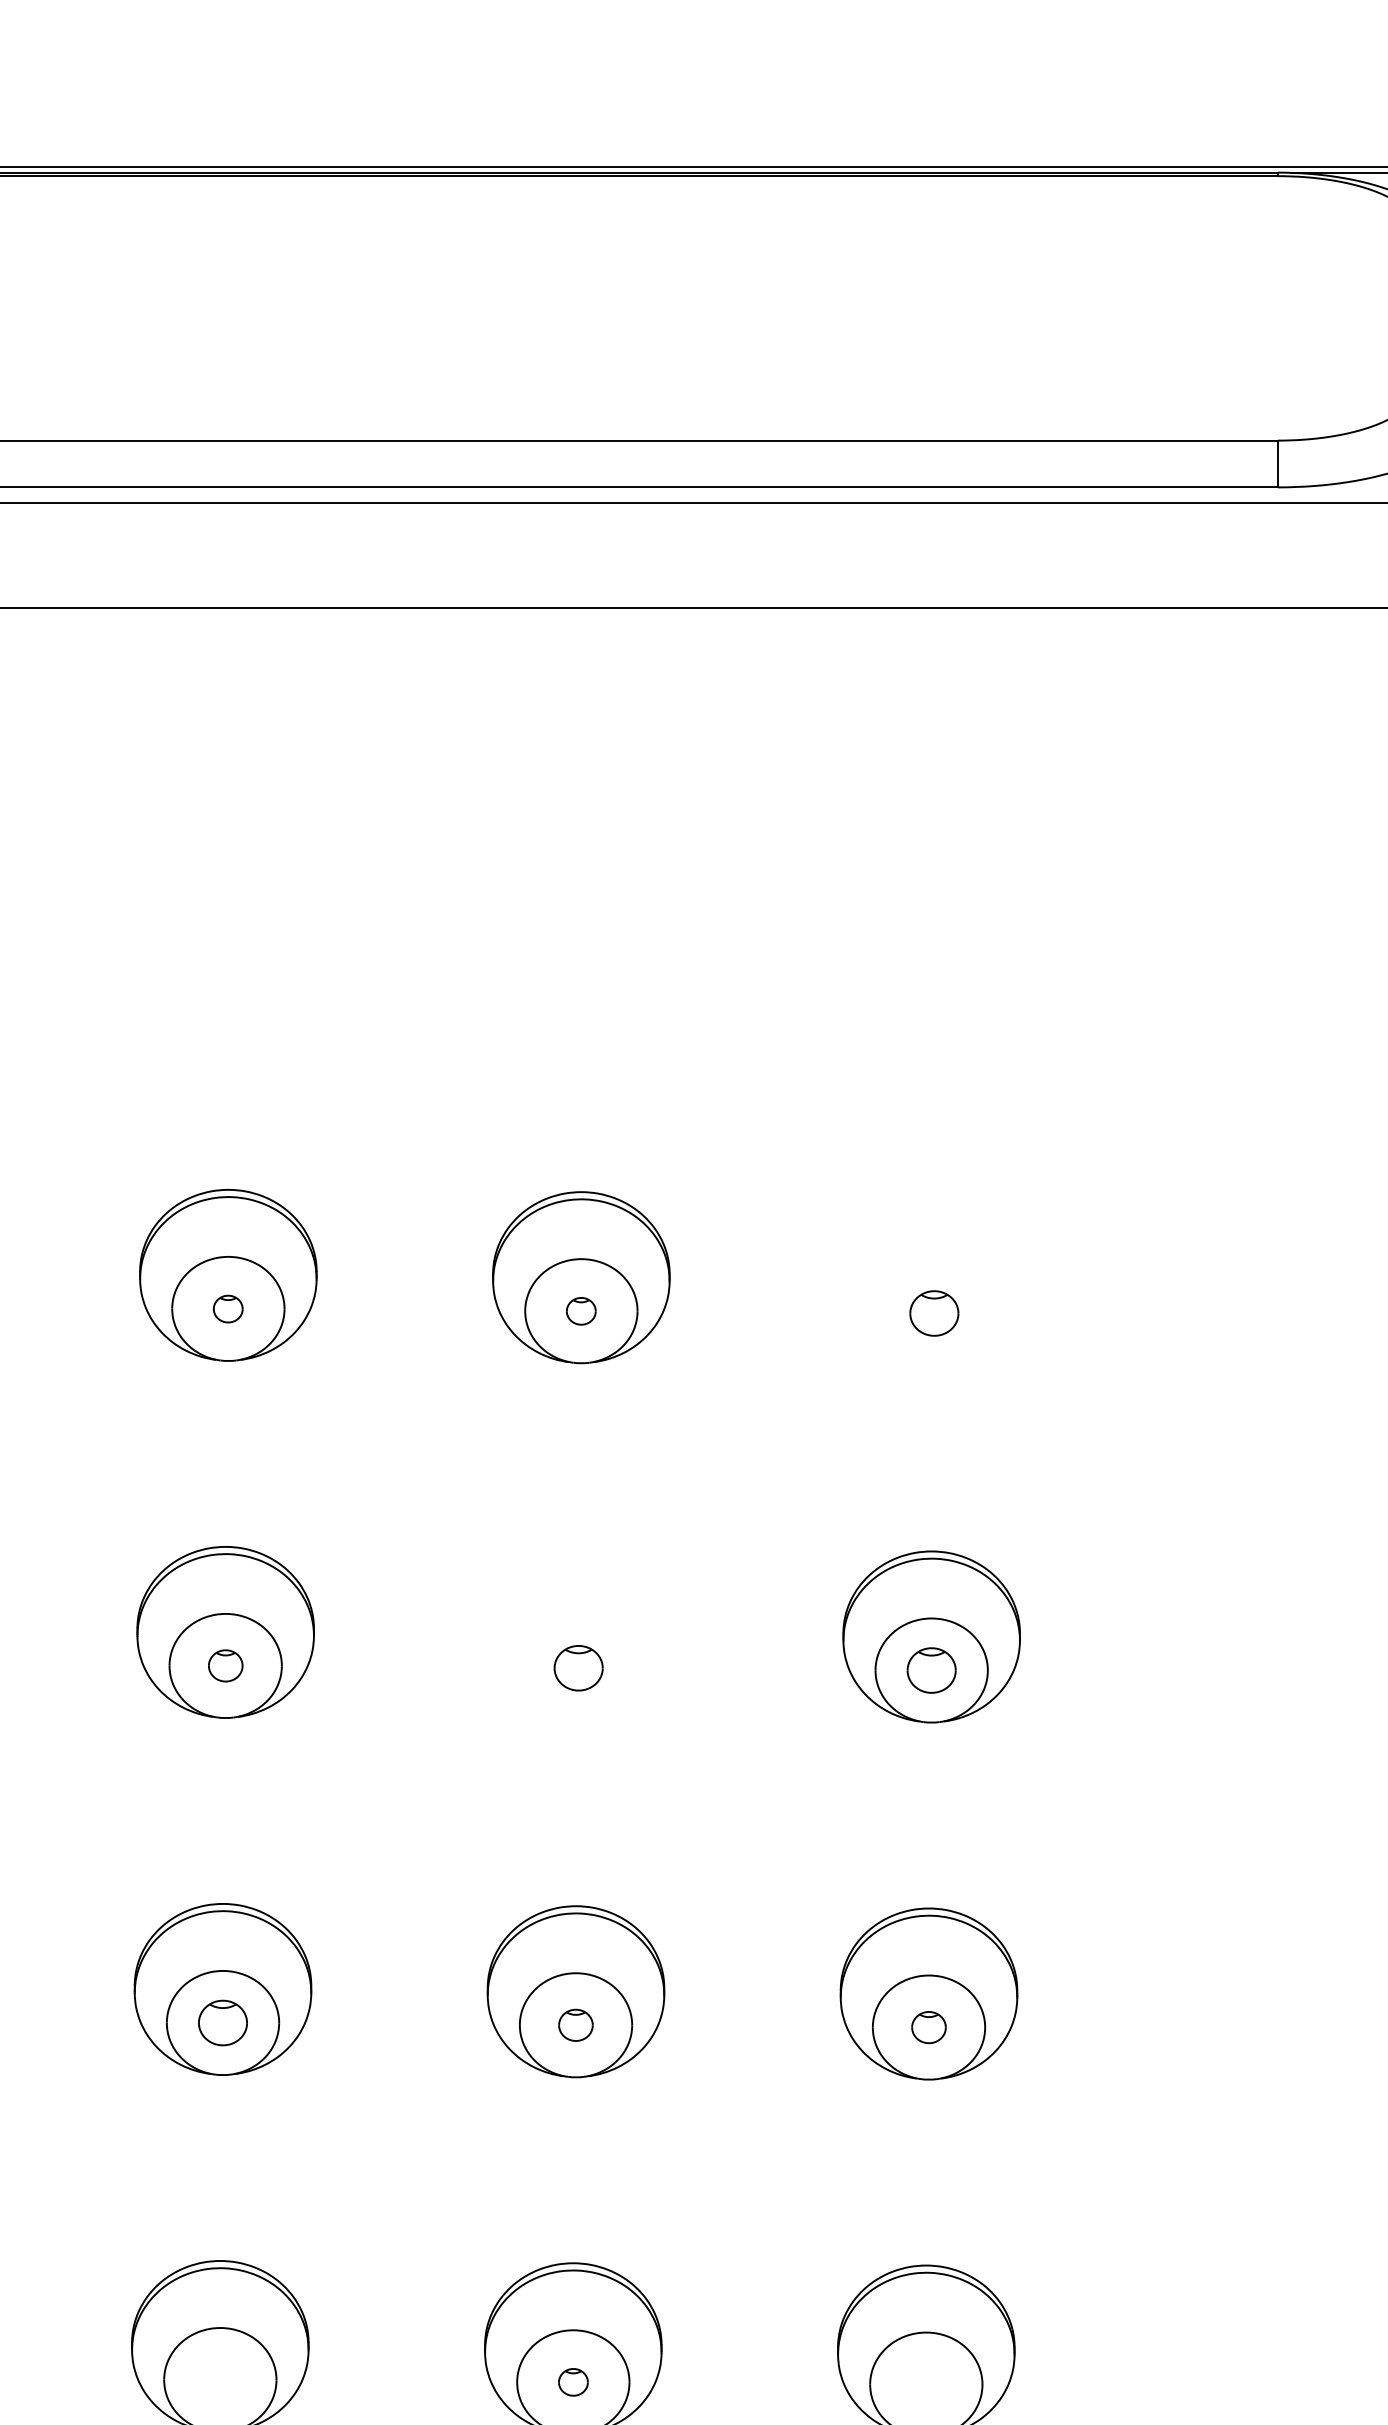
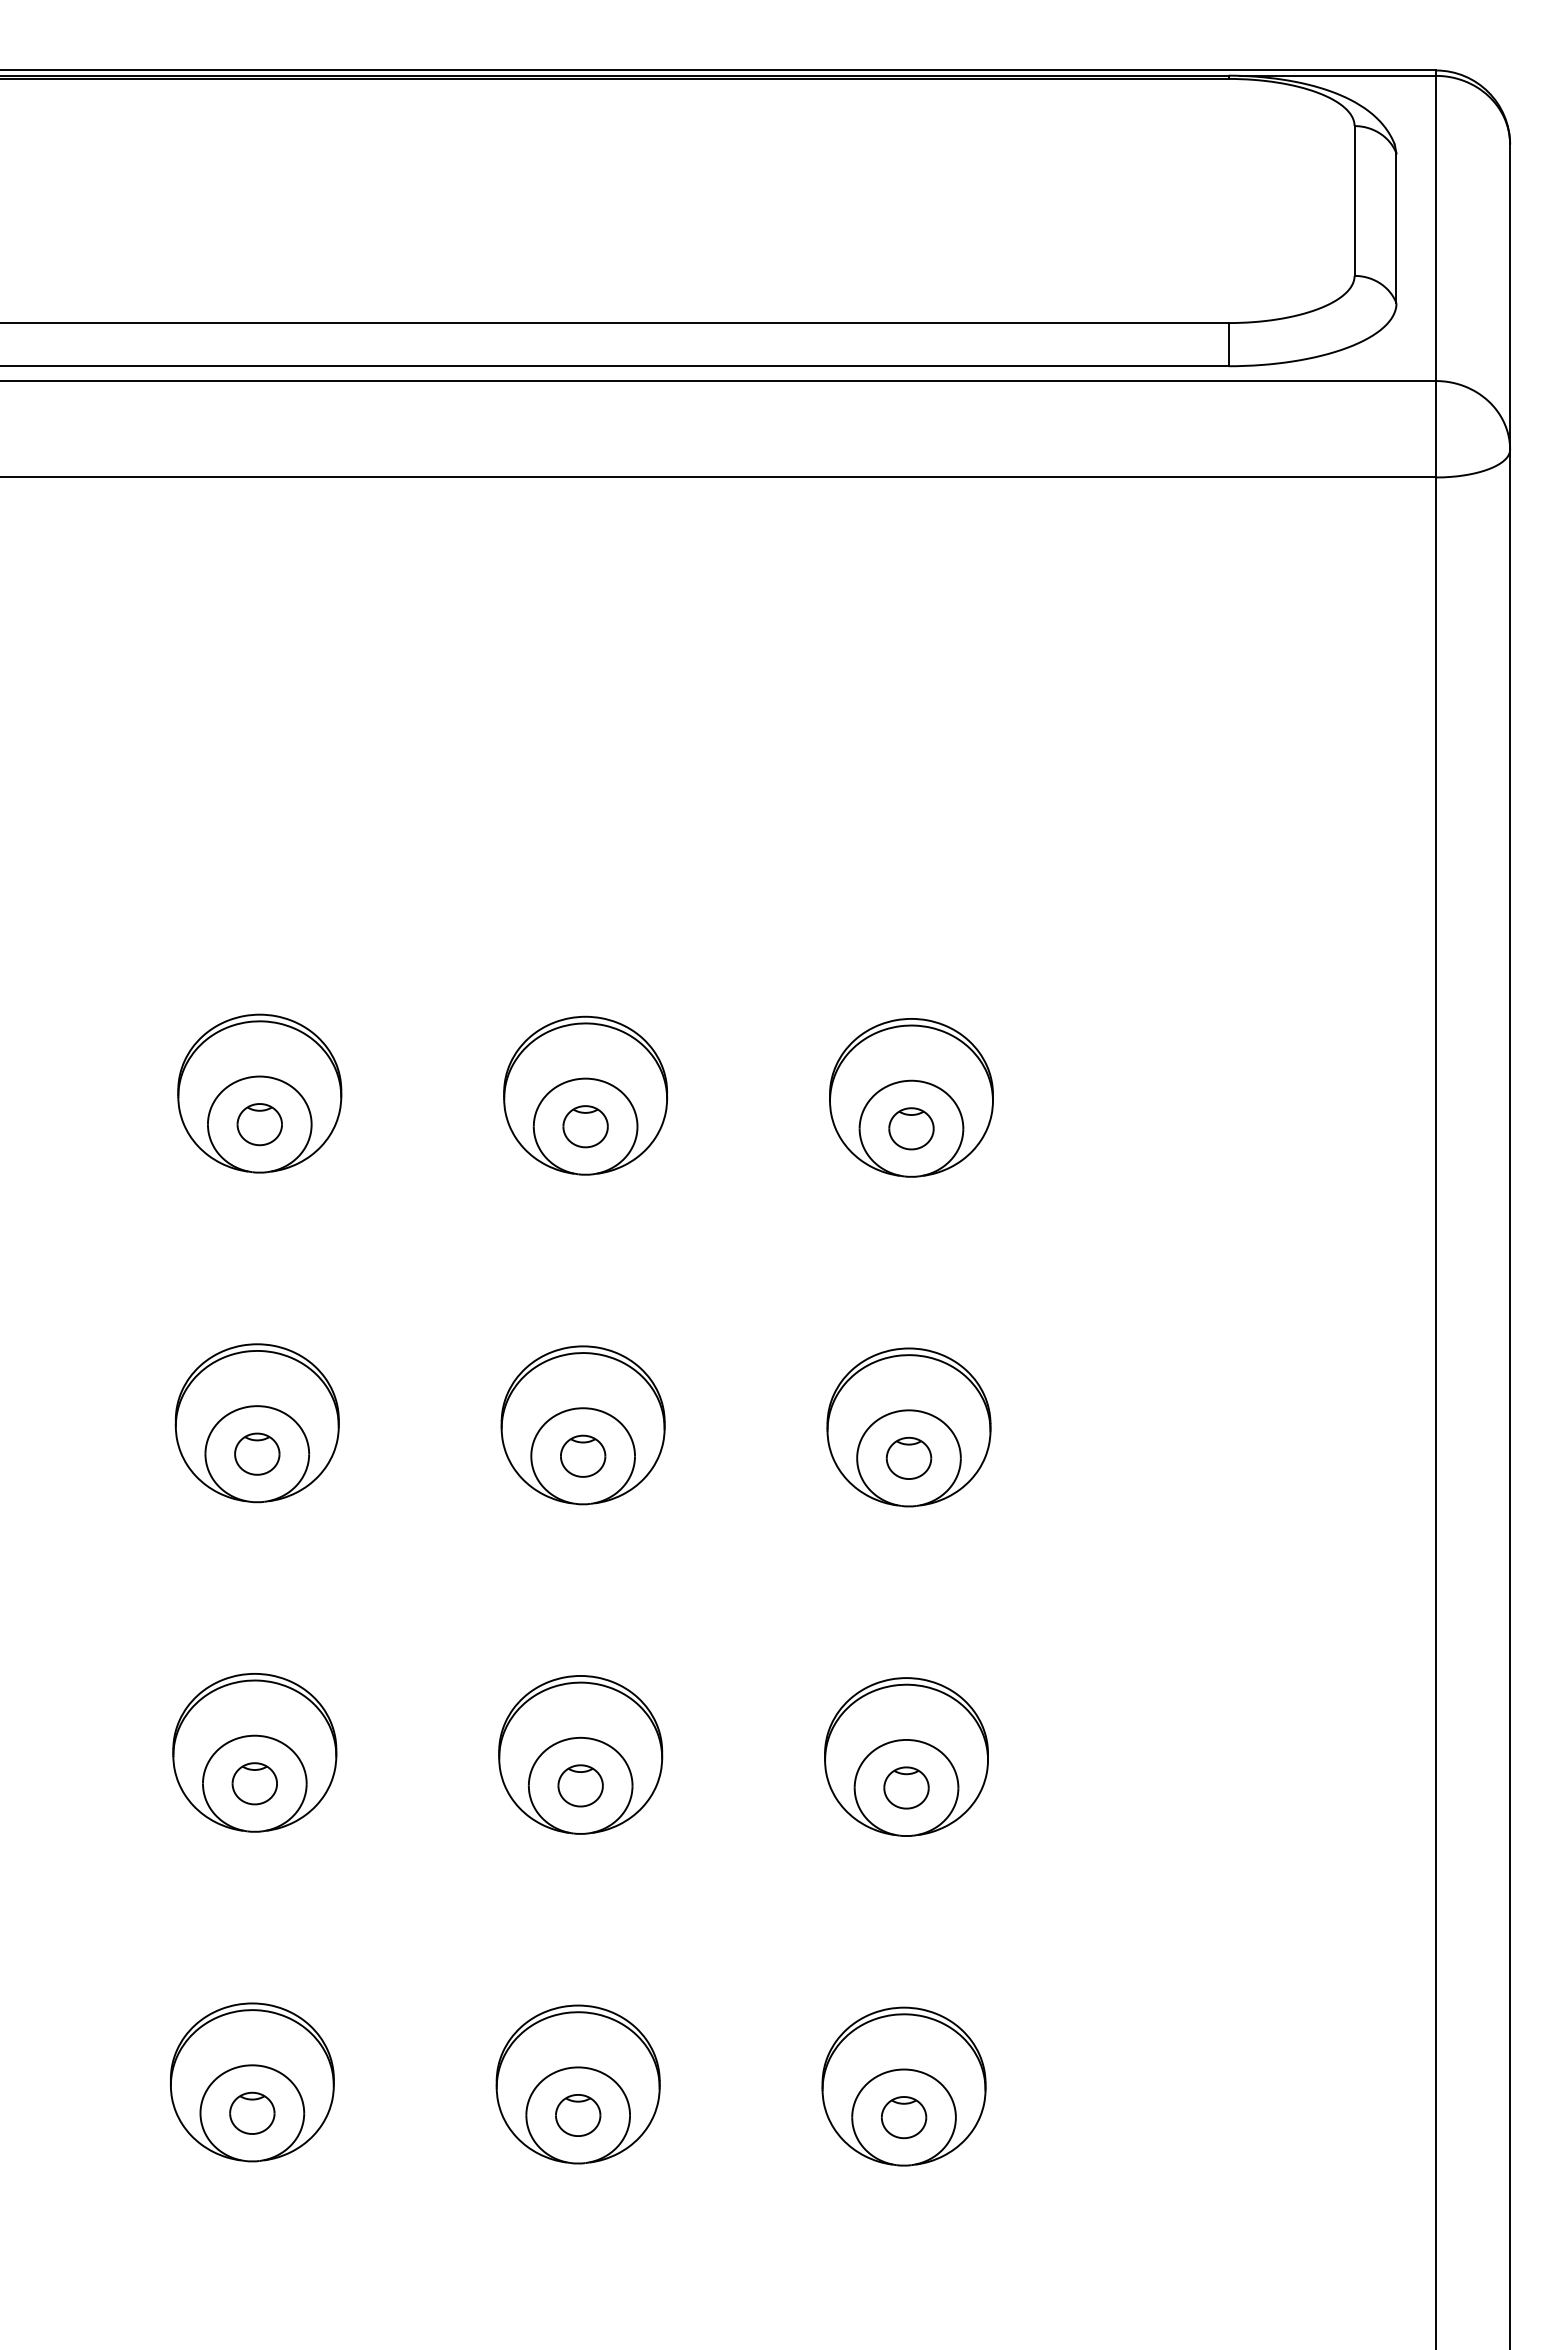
part: (934, 1279) -> (911, 1097), added
part: (228, 1308) -> (259, 1124), size x1.67
part: (581, 1310) -> (585, 1126), size x1.67
part: (577, 1634) -> (582, 1425), added
part: (225, 1665) -> (257, 1453), size x1.43
part: (575, 2024) -> (580, 1785), size x1.43
part: (928, 2027) -> (906, 1787), size x1.43
part: (220, 2379) -> (252, 2112), added
part: (573, 2382) -> (578, 2115), size x1.67
part: (926, 2384) -> (904, 2117), added

